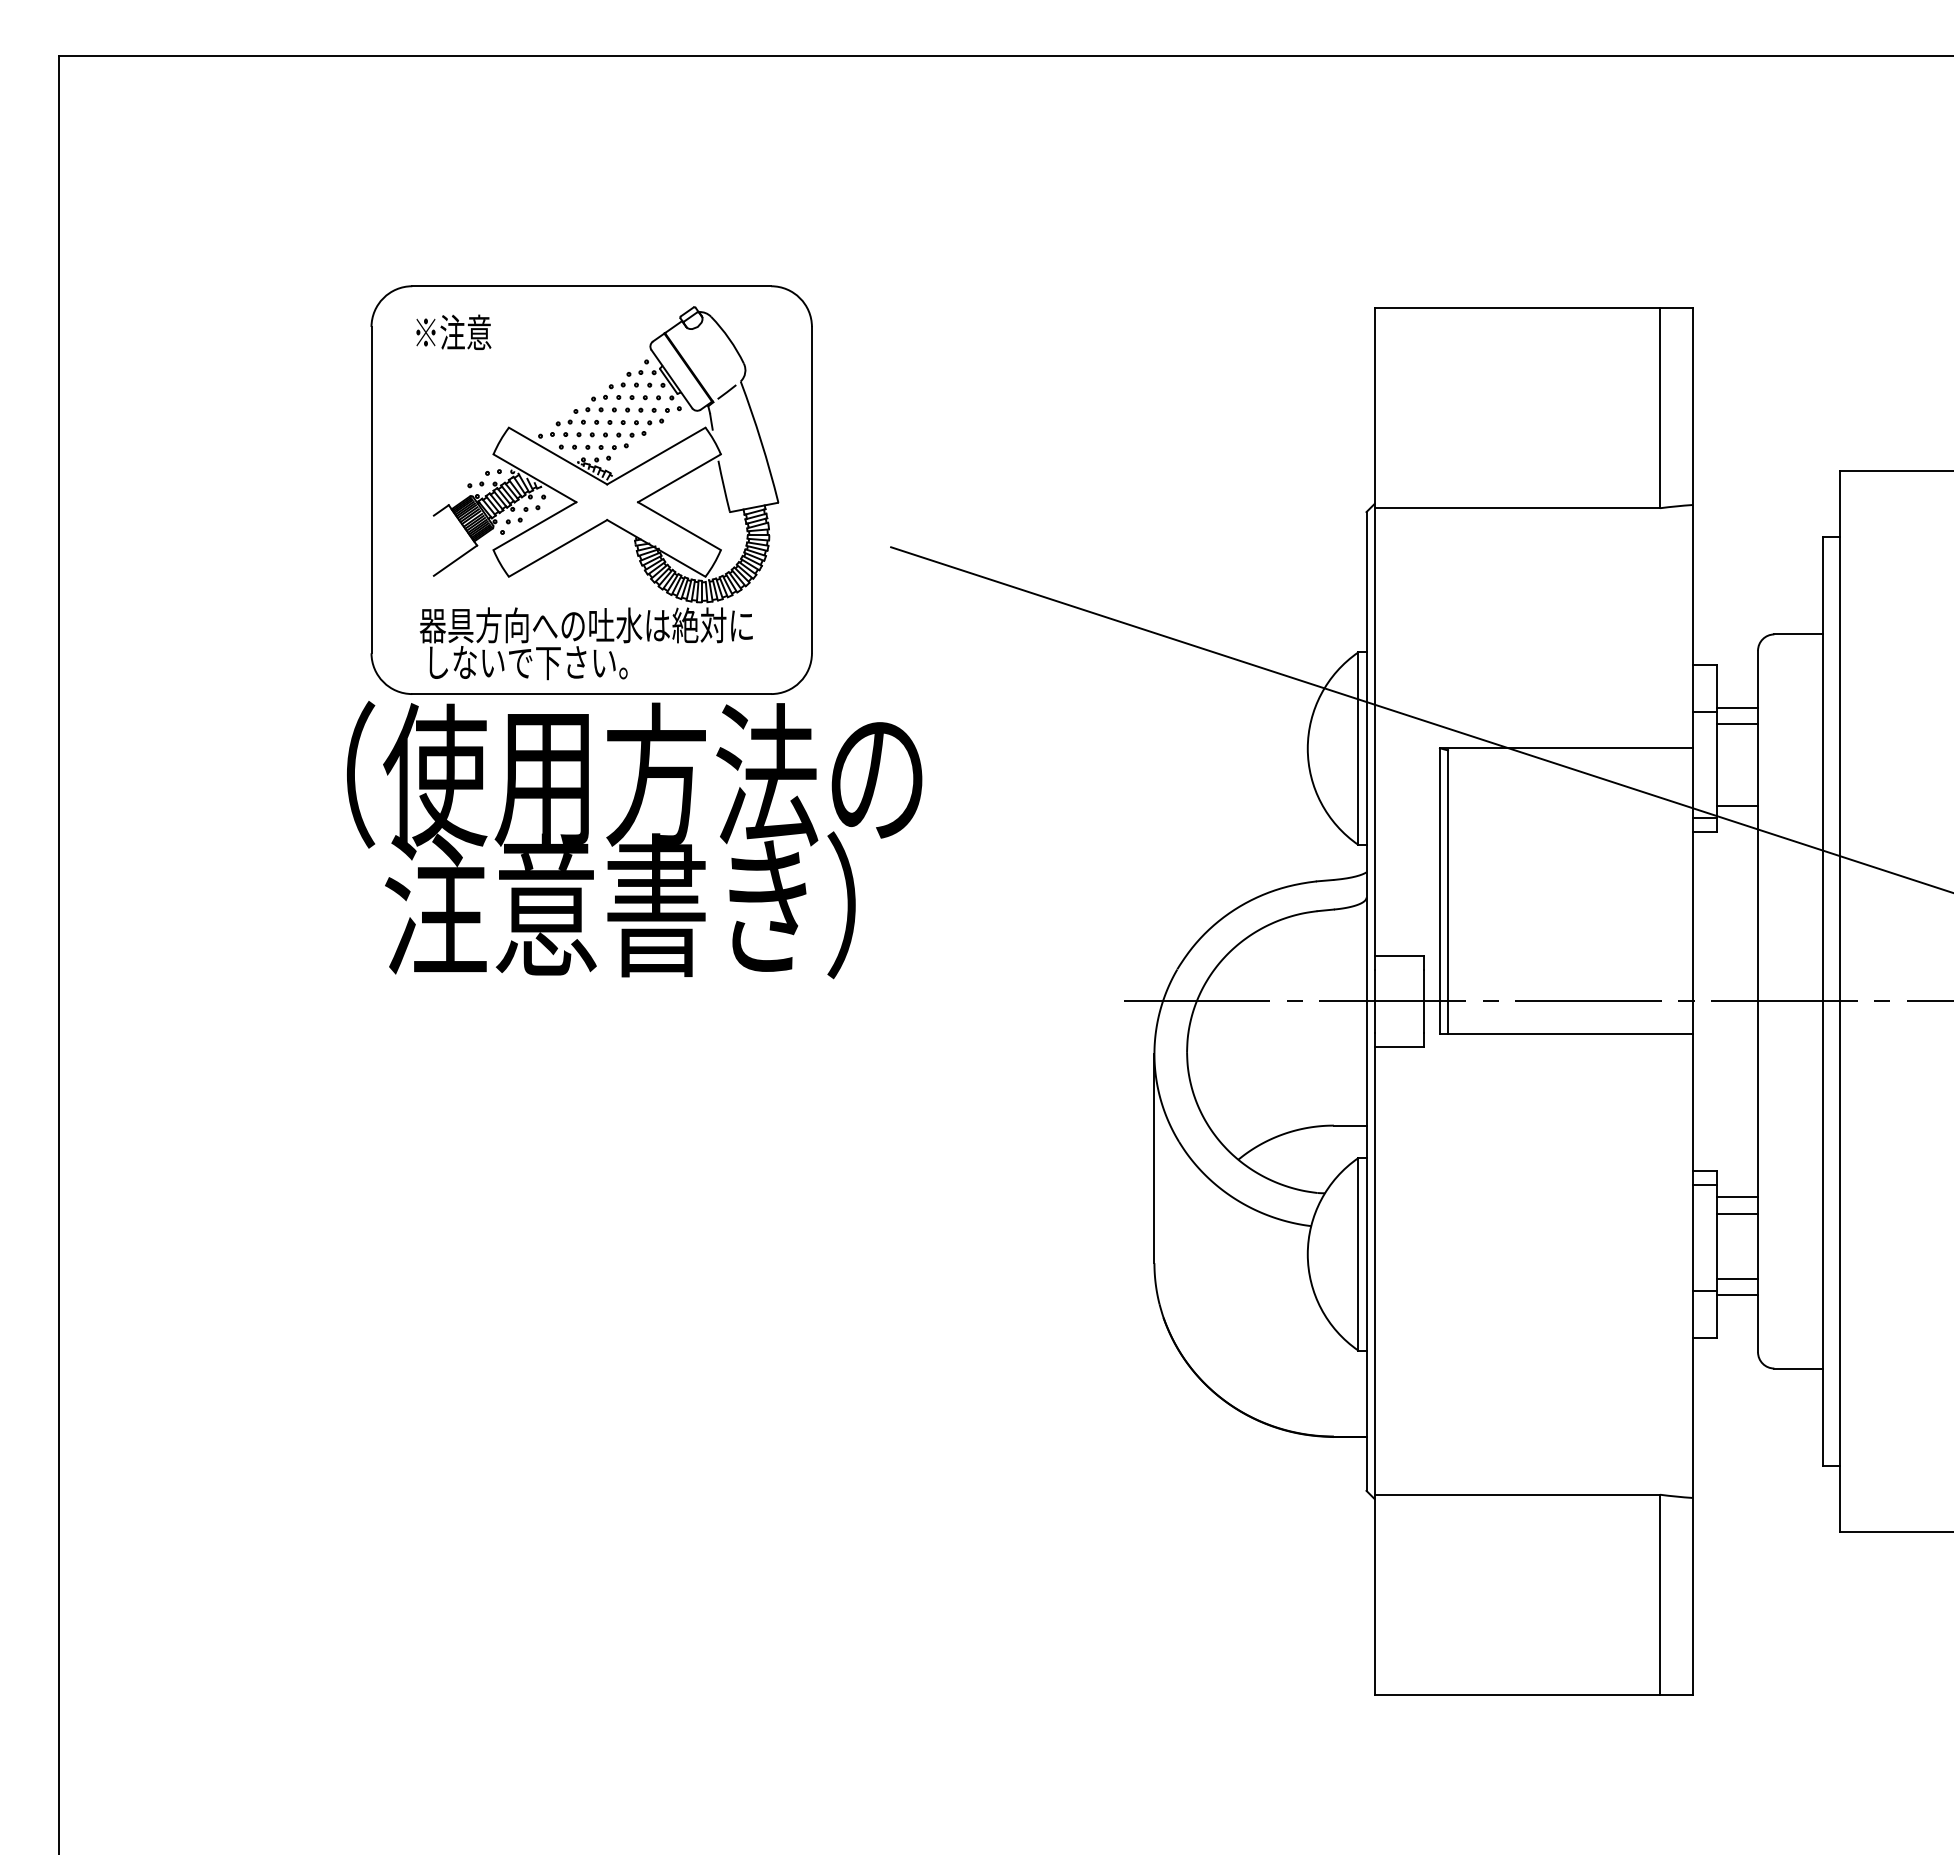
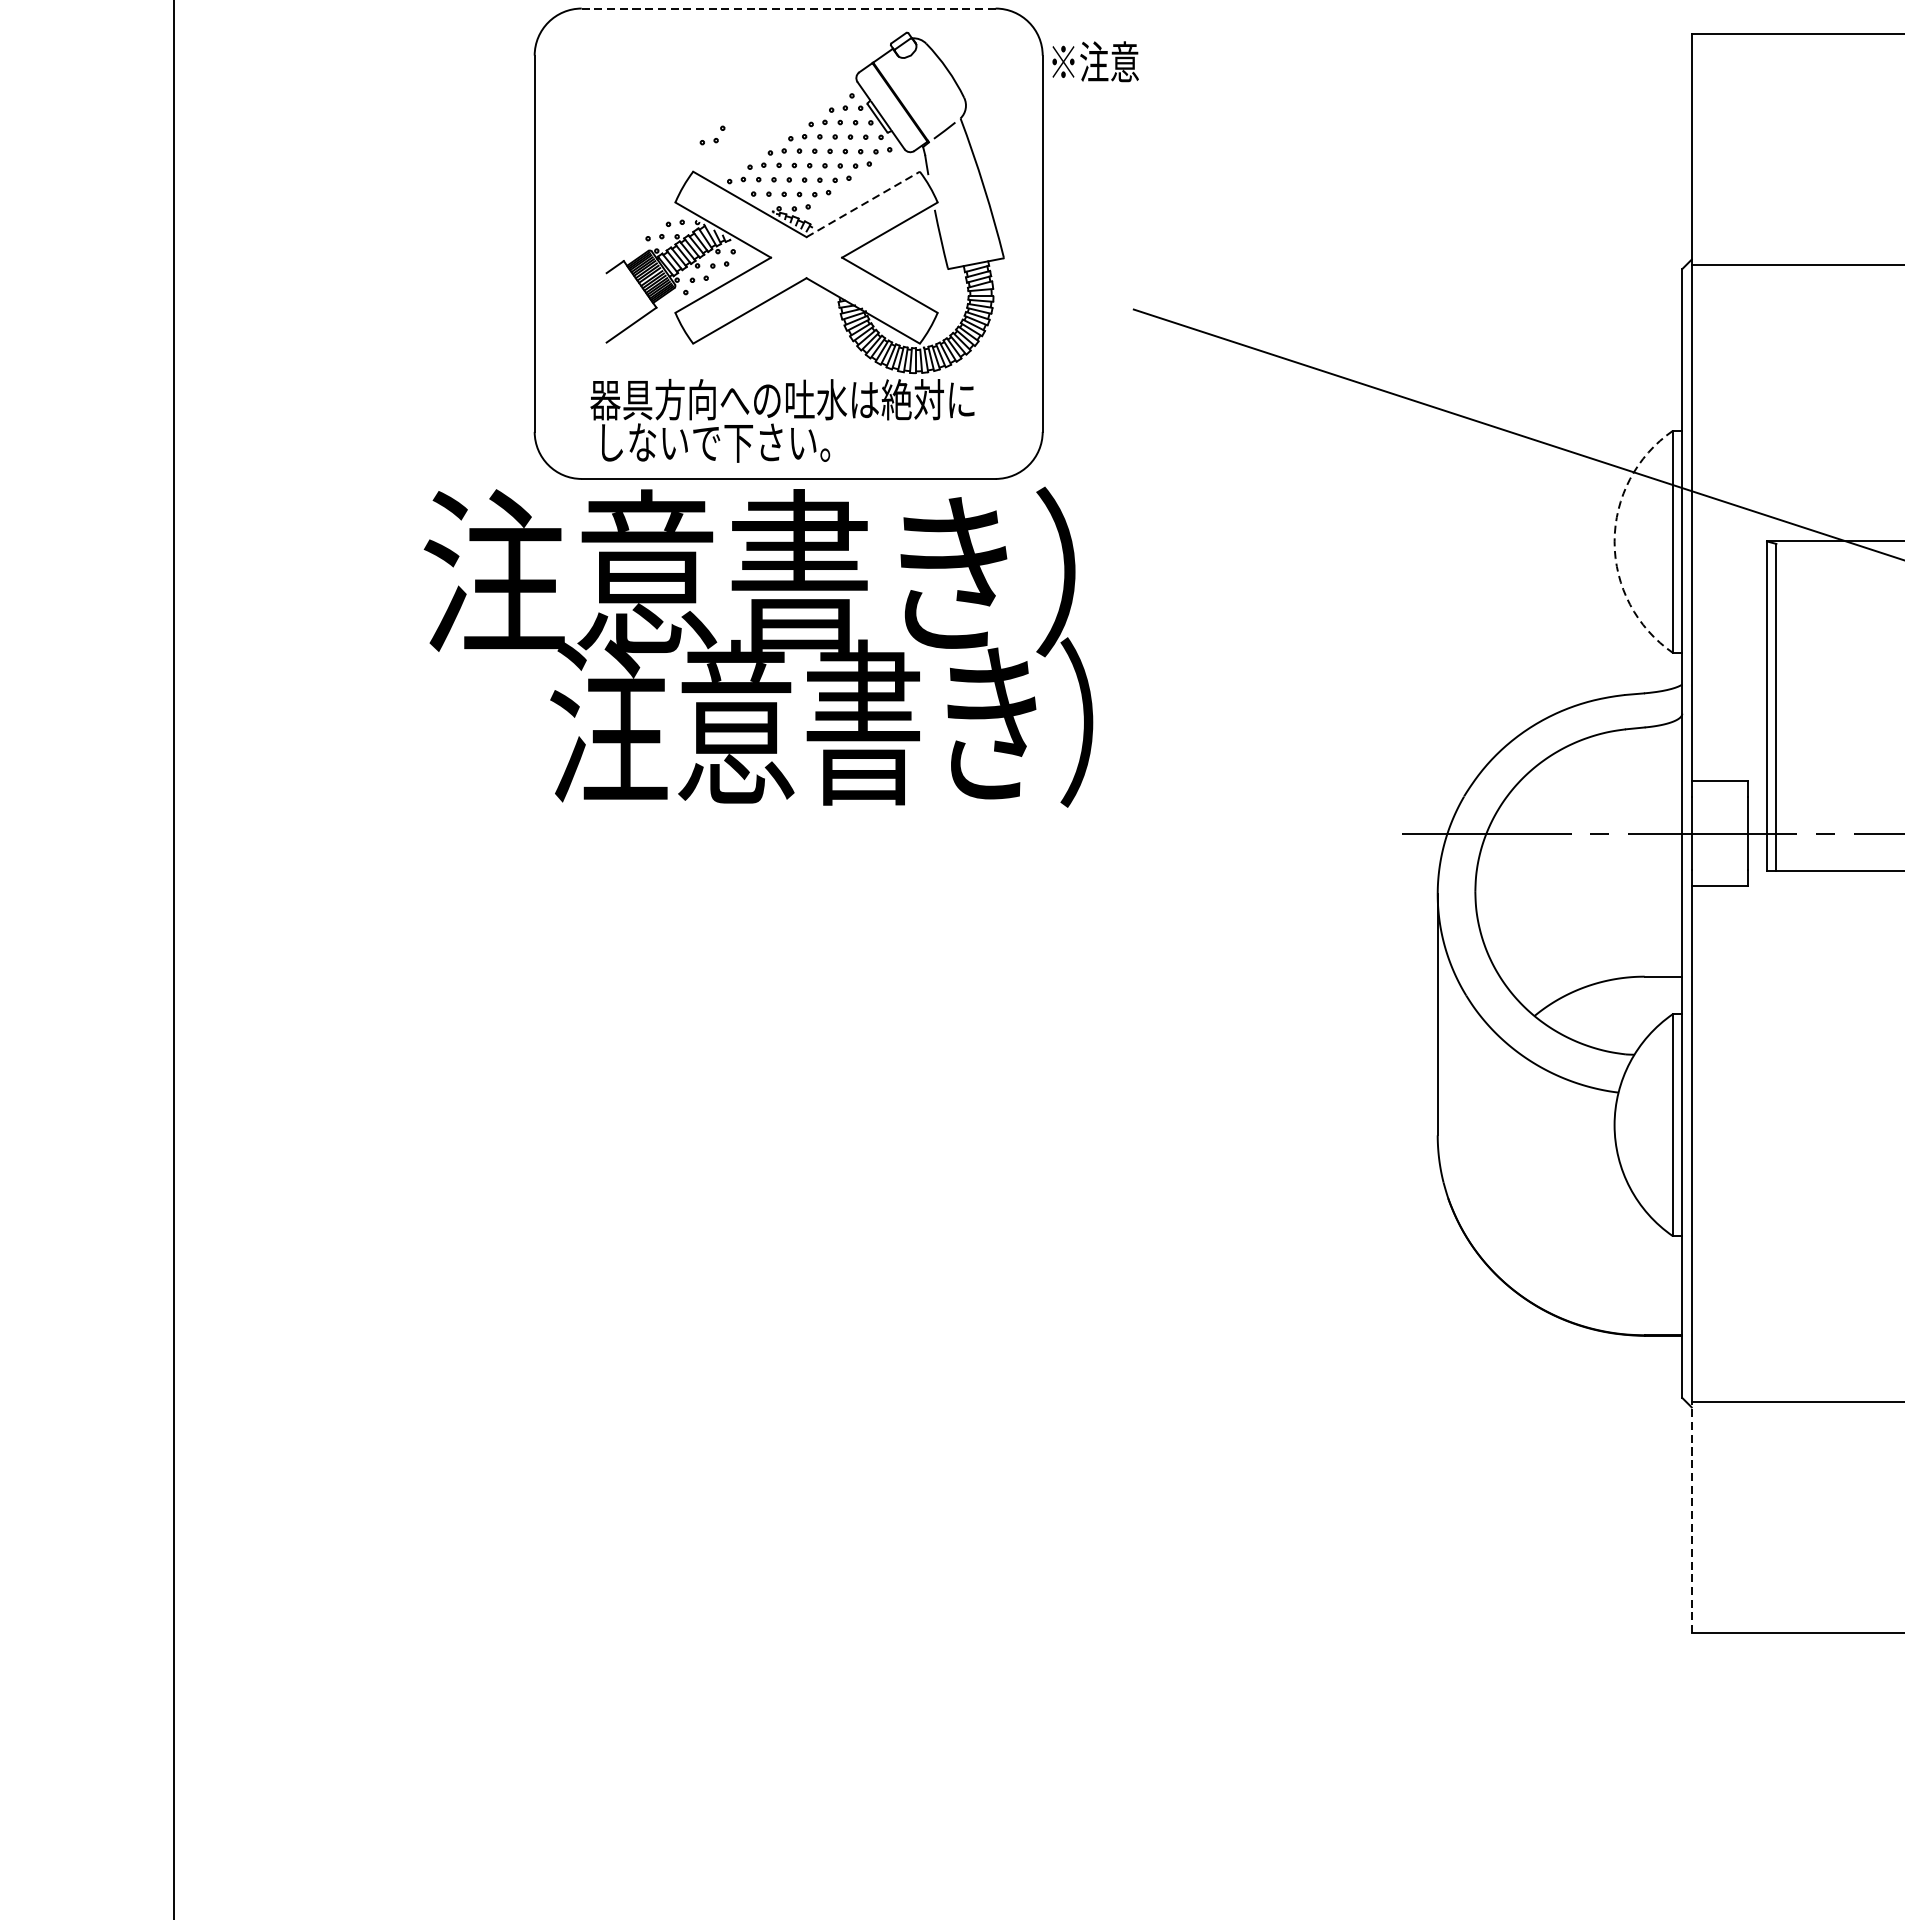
line: (592, 286) -> (789, 8), solid -> dashed
text: (453, 331) -> (1095, 60), moved
part: (525, 395) -> (712, 134), added
line: (656, 456) -> (863, 204), solid -> dashed
arc: (1307, 748) -> (1614, 541), solid -> dashed
text: (598, 774) -> (796, 571), （使用方法の -> 注意書き）
line: (1374, 1594) -> (1691, 1517), solid -> dashed

